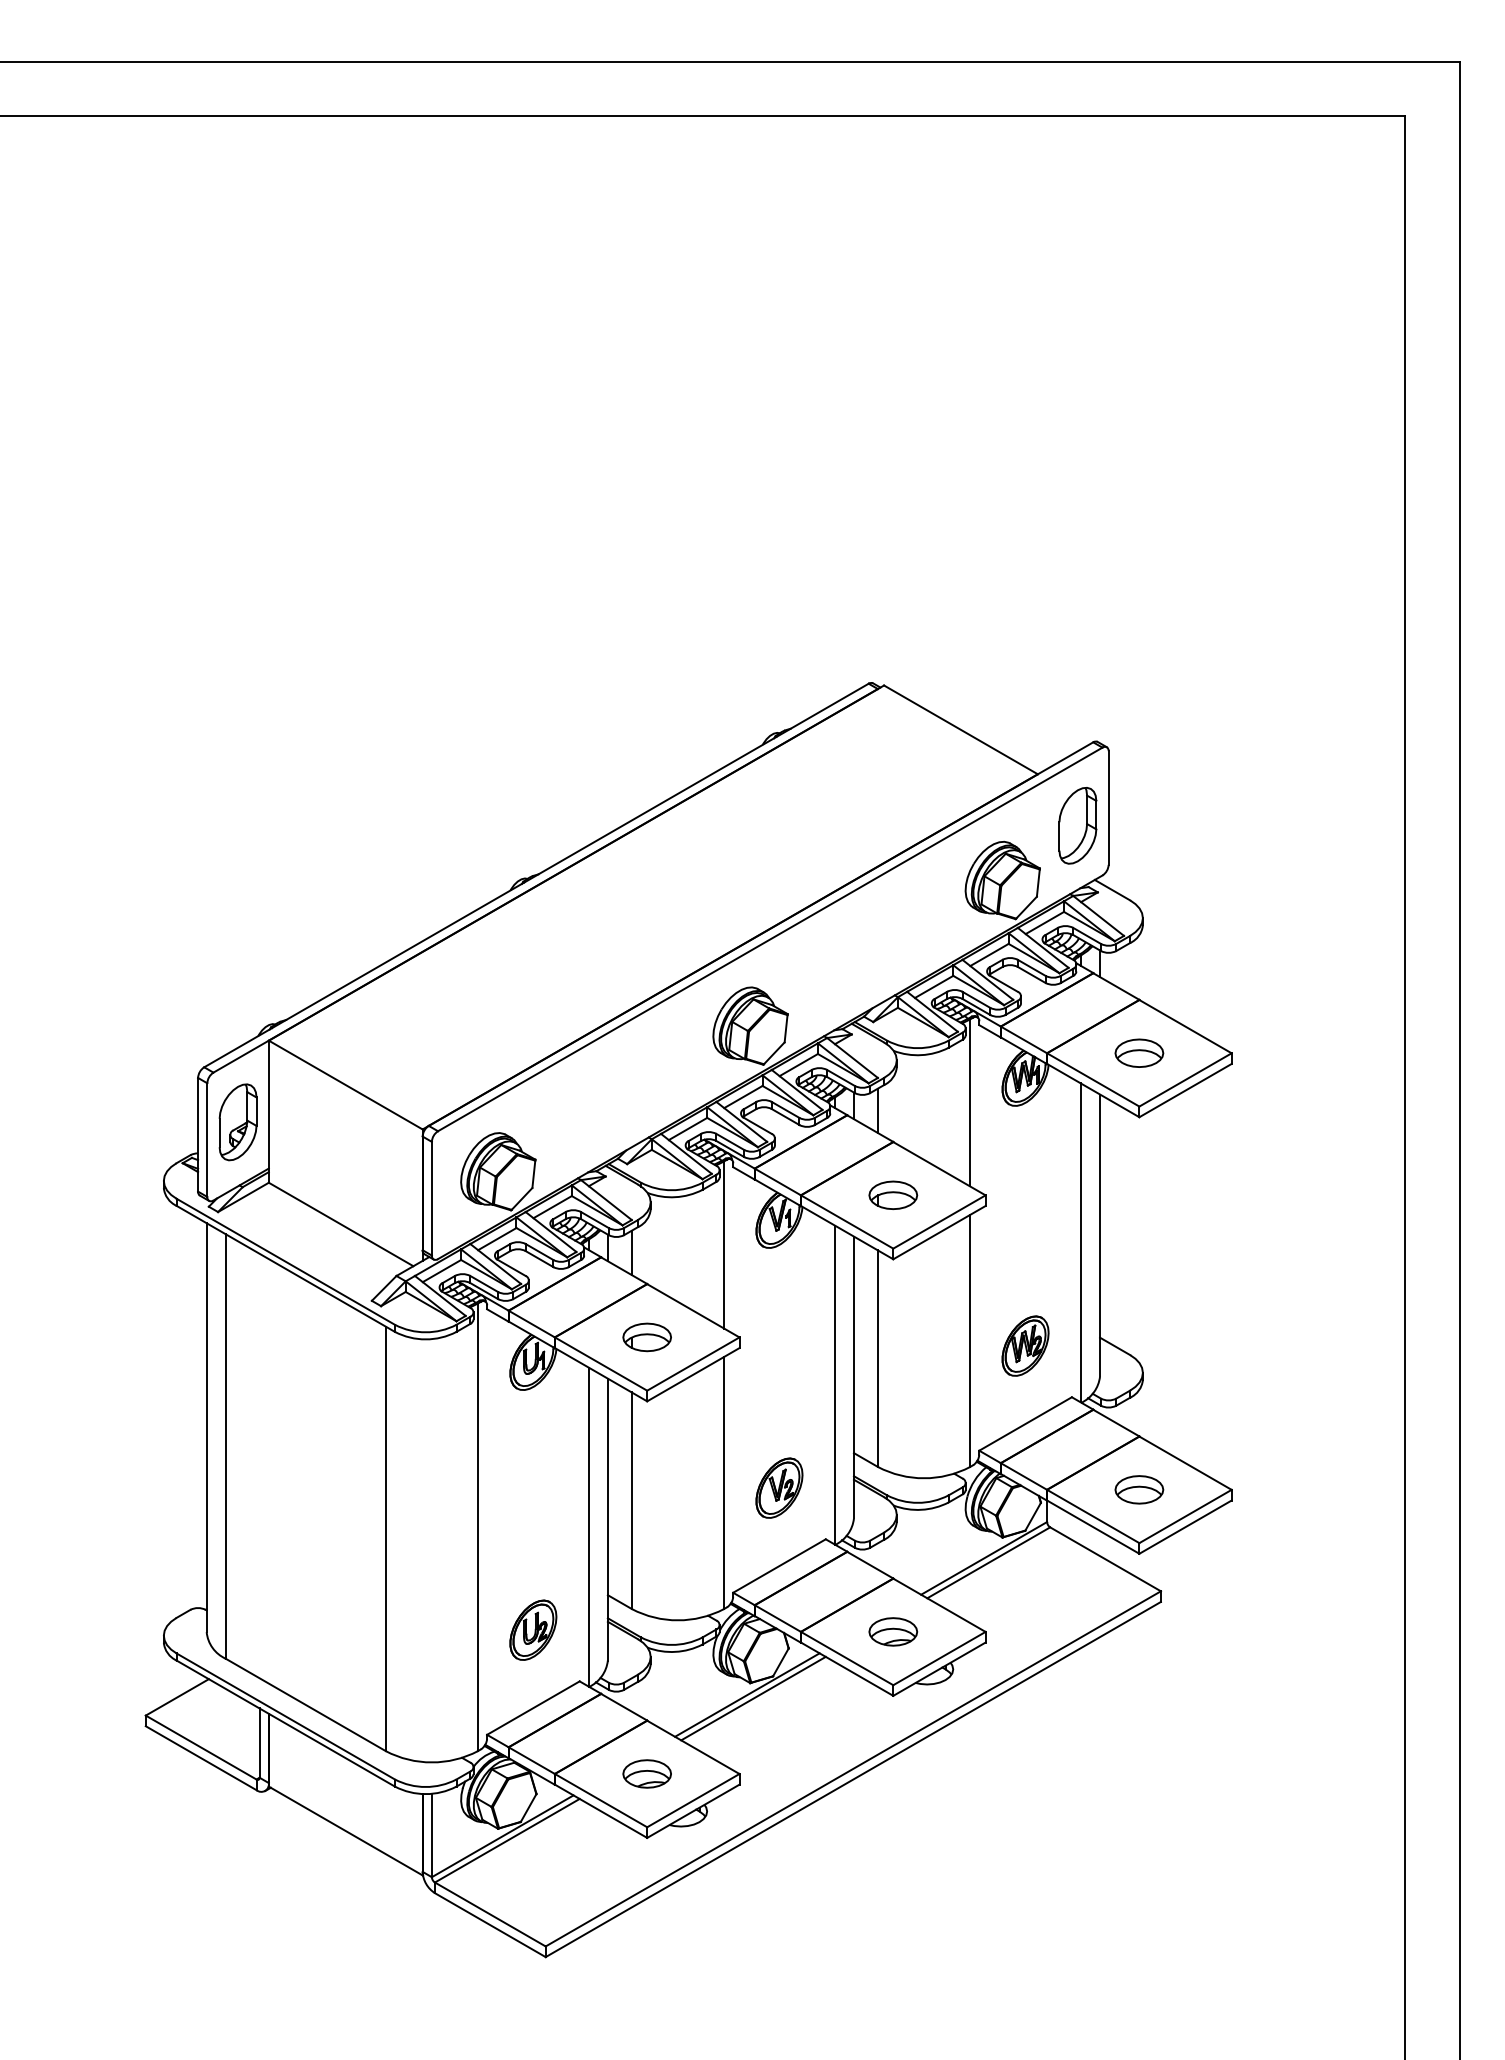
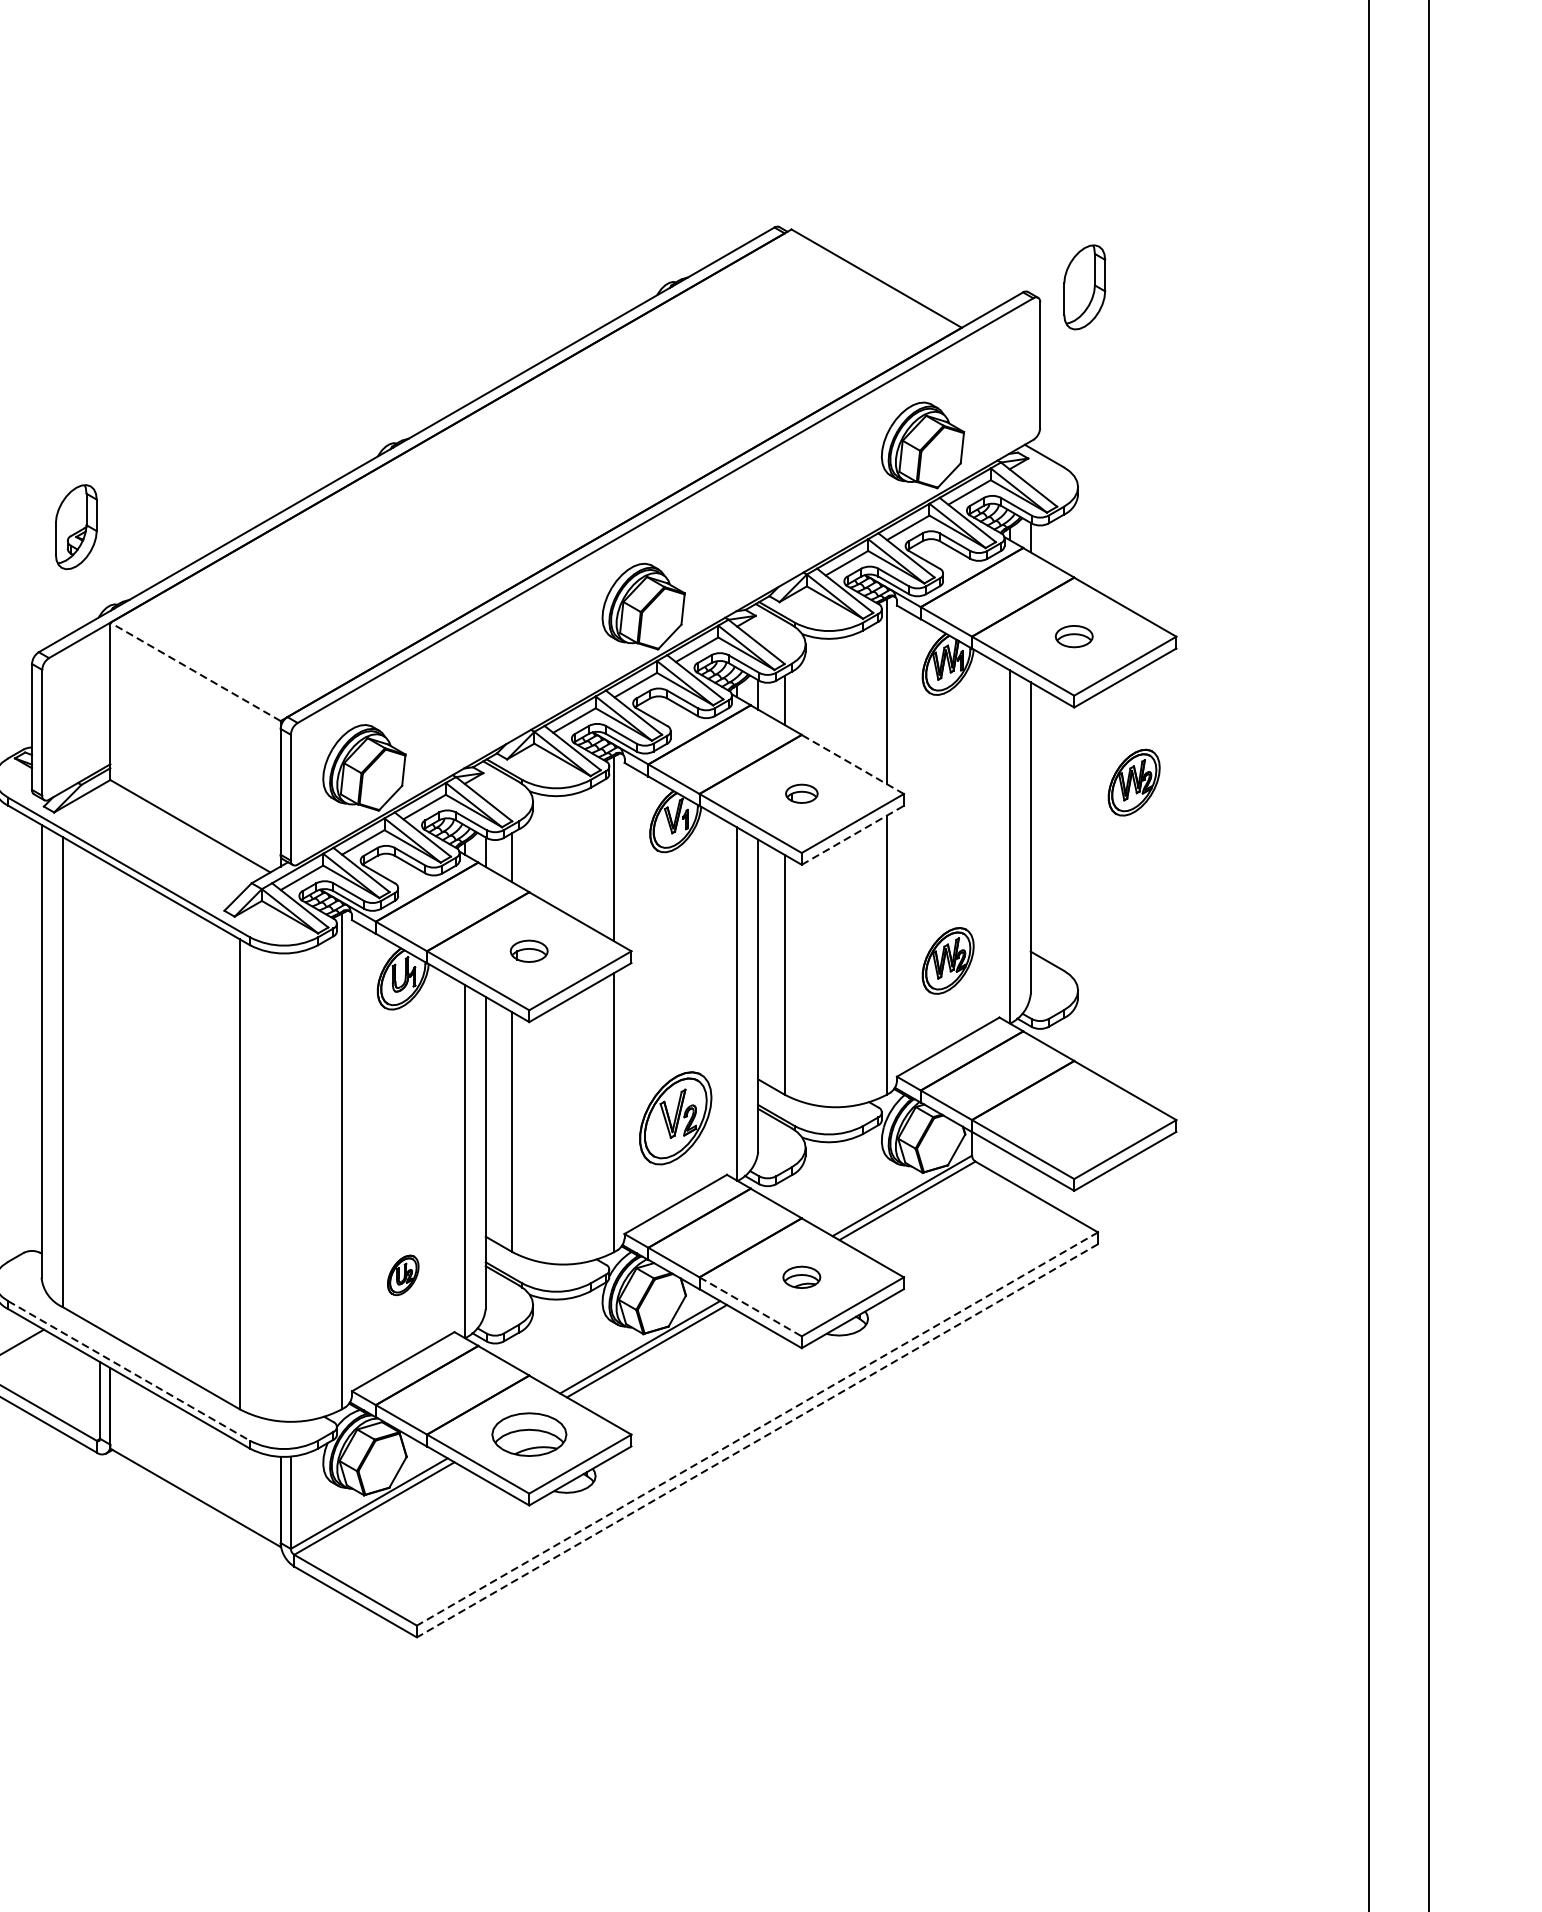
part: (1077, 825) -> (1084, 287), moved
part: (1139, 1052) -> (1074, 635), size x0.7
line: (345, 1085) -> (195, 672), solid -> dashed
part: (237, 1122) -> (75, 527), moved
line: (939, 1168) -> (852, 764), solid -> dashed
part: (1193, 1184) -> (1134, 781), added
part: (893, 1194) -> (801, 793), size x0.6
line: (939, 1232) -> (852, 835), solid -> dashed
part: (646, 1337) -> (528, 951), size x0.7
part: (779, 1487) -> (675, 1117), size x1.4
part: (1139, 1489) -> (1074, 1119), removed
part: (533, 1629) -> (403, 1274), size x0.6
part: (893, 1631) -> (801, 1276), size x0.7
line: (847, 1658) -> (751, 1306), solid -> dashed
line: (286, 1716) -> (129, 1371), solid -> dashed
line: (852, 1769) -> (756, 1429), solid -> dashed
part: (646, 1773) -> (528, 1434), size x1.4
line: (852, 1779) -> (756, 1440), solid -> dashed

